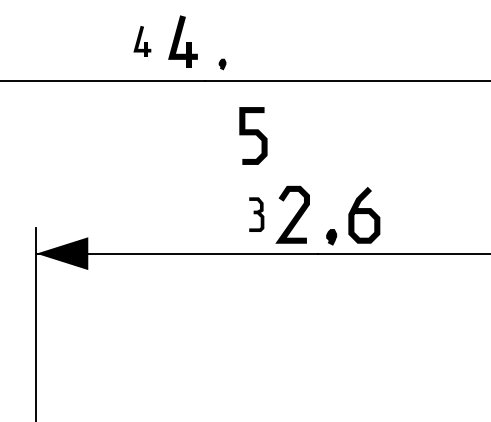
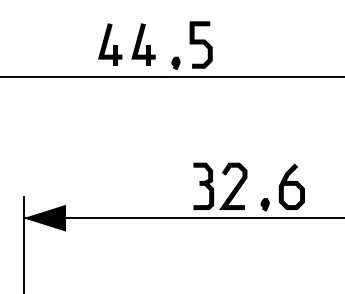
part: (142, 41) -> (110, 44), size x1.67
part: (222, 64) -> (175, 63), size x1.43
curve: (253, 135) -> (201, 44), moved
part: (256, 214) -> (203, 186), size x1.67

